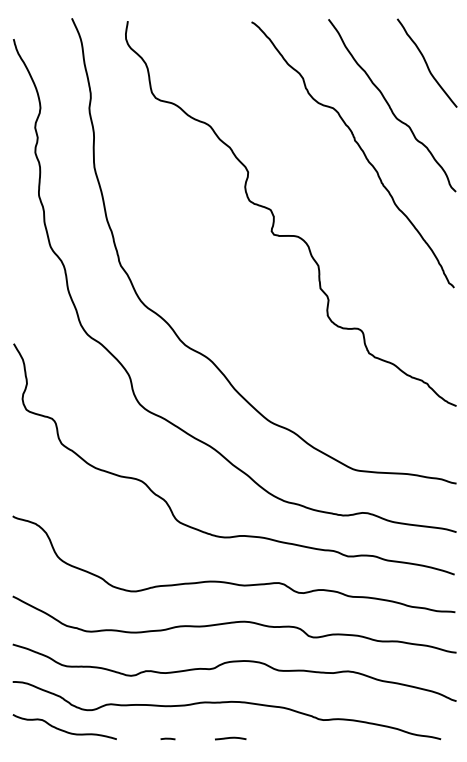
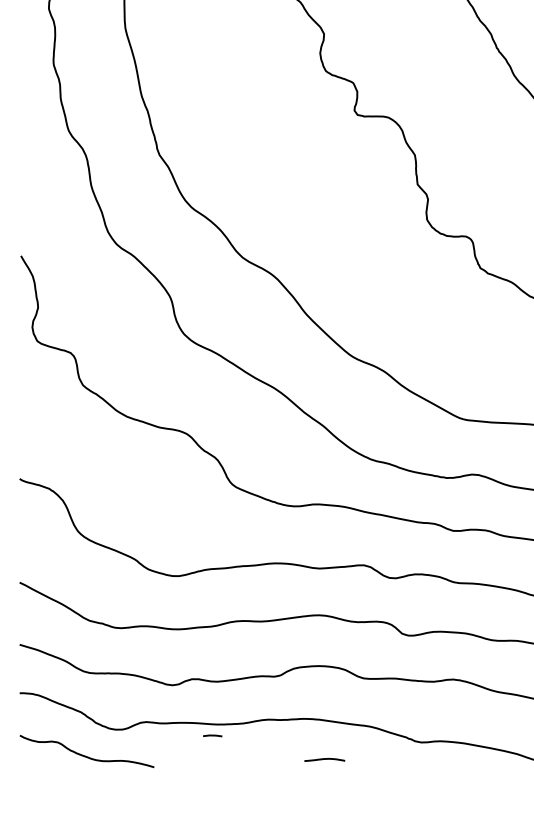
line: (167, 738) -> (212, 735), moved
curve: (230, 738) -> (324, 759), moved

